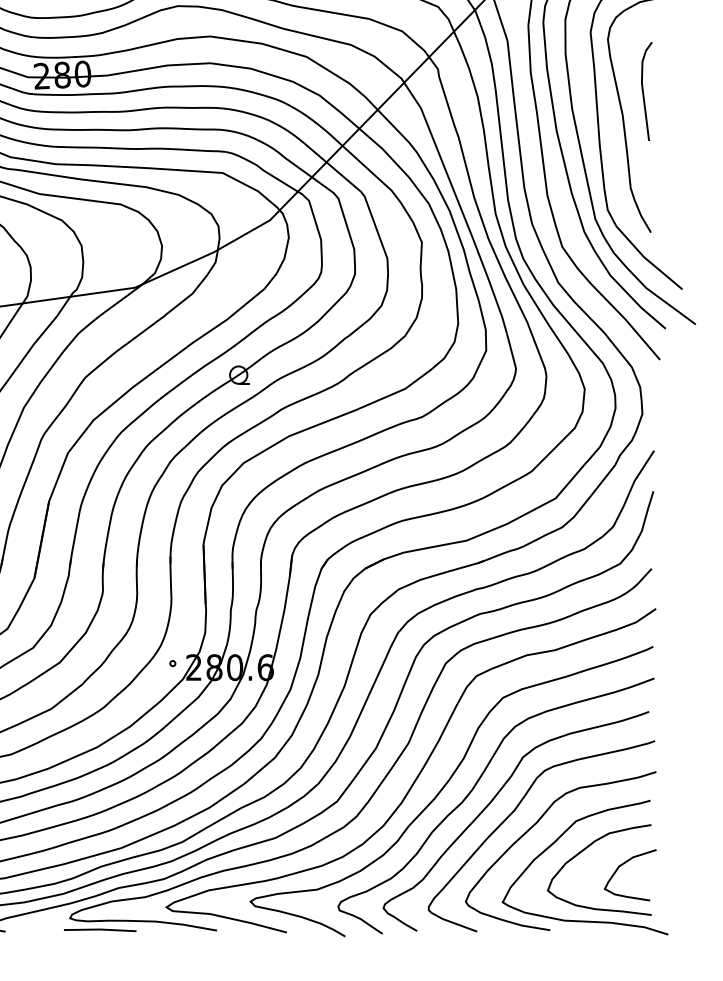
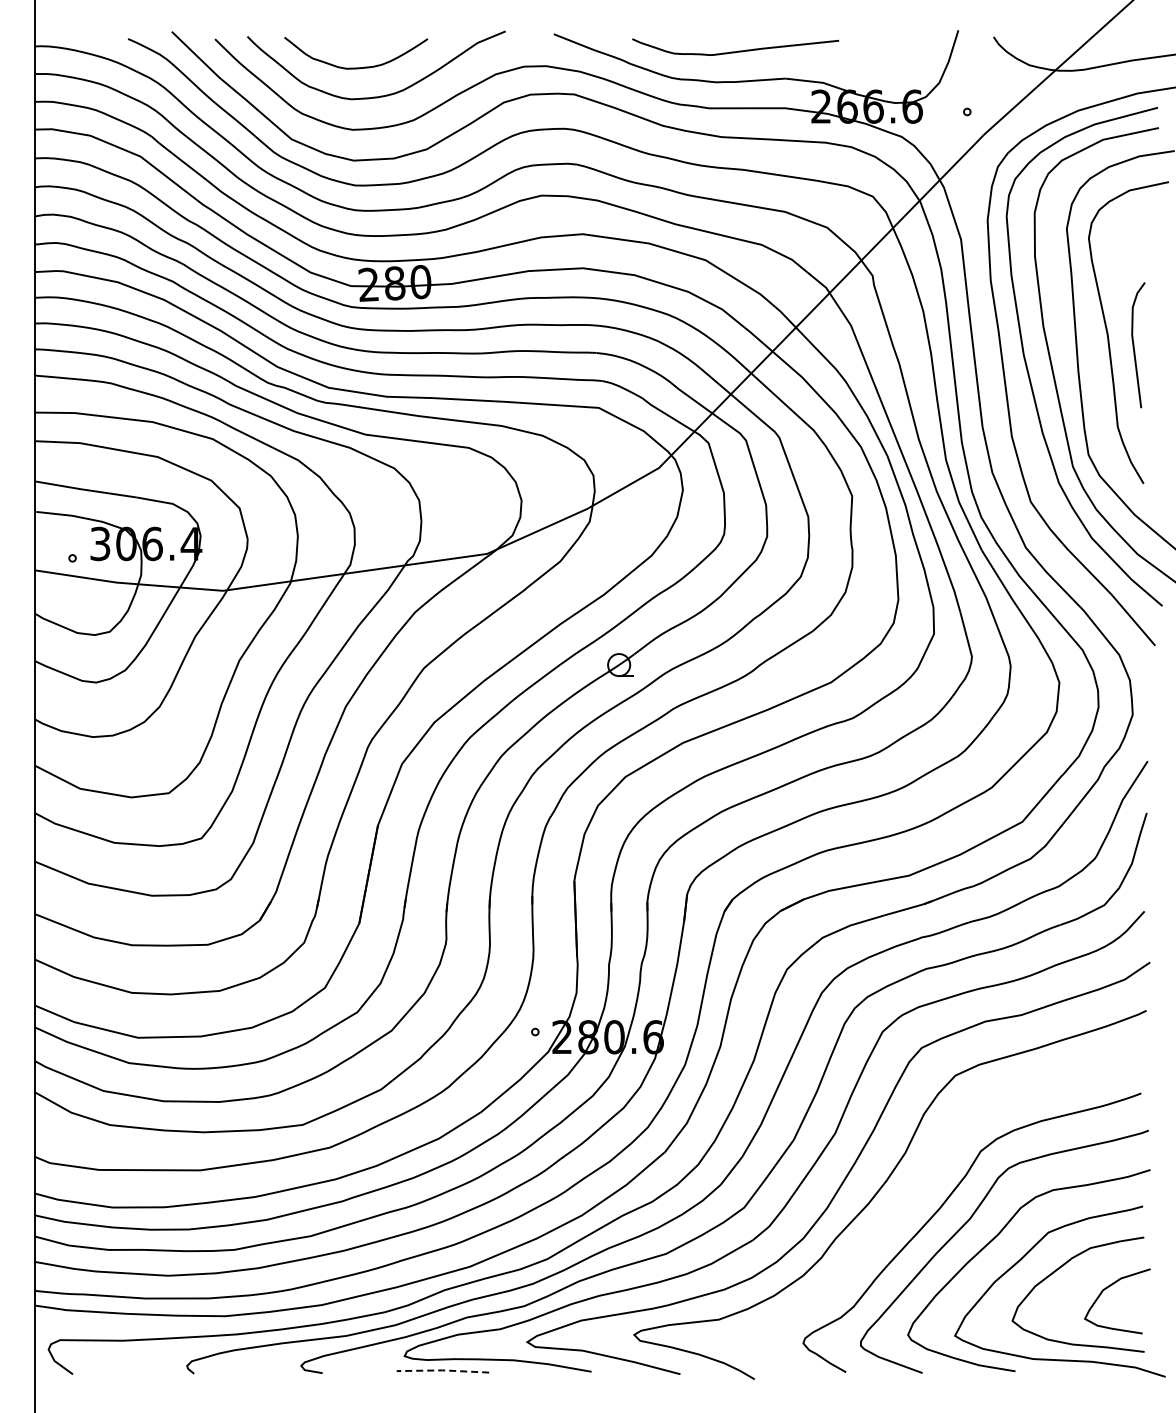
line: (643, 91) -> (1134, 345), moved
curve: (472, 791) -> (916, 1194), removed
line: (99, 929) -> (442, 1370), solid -> dashed

